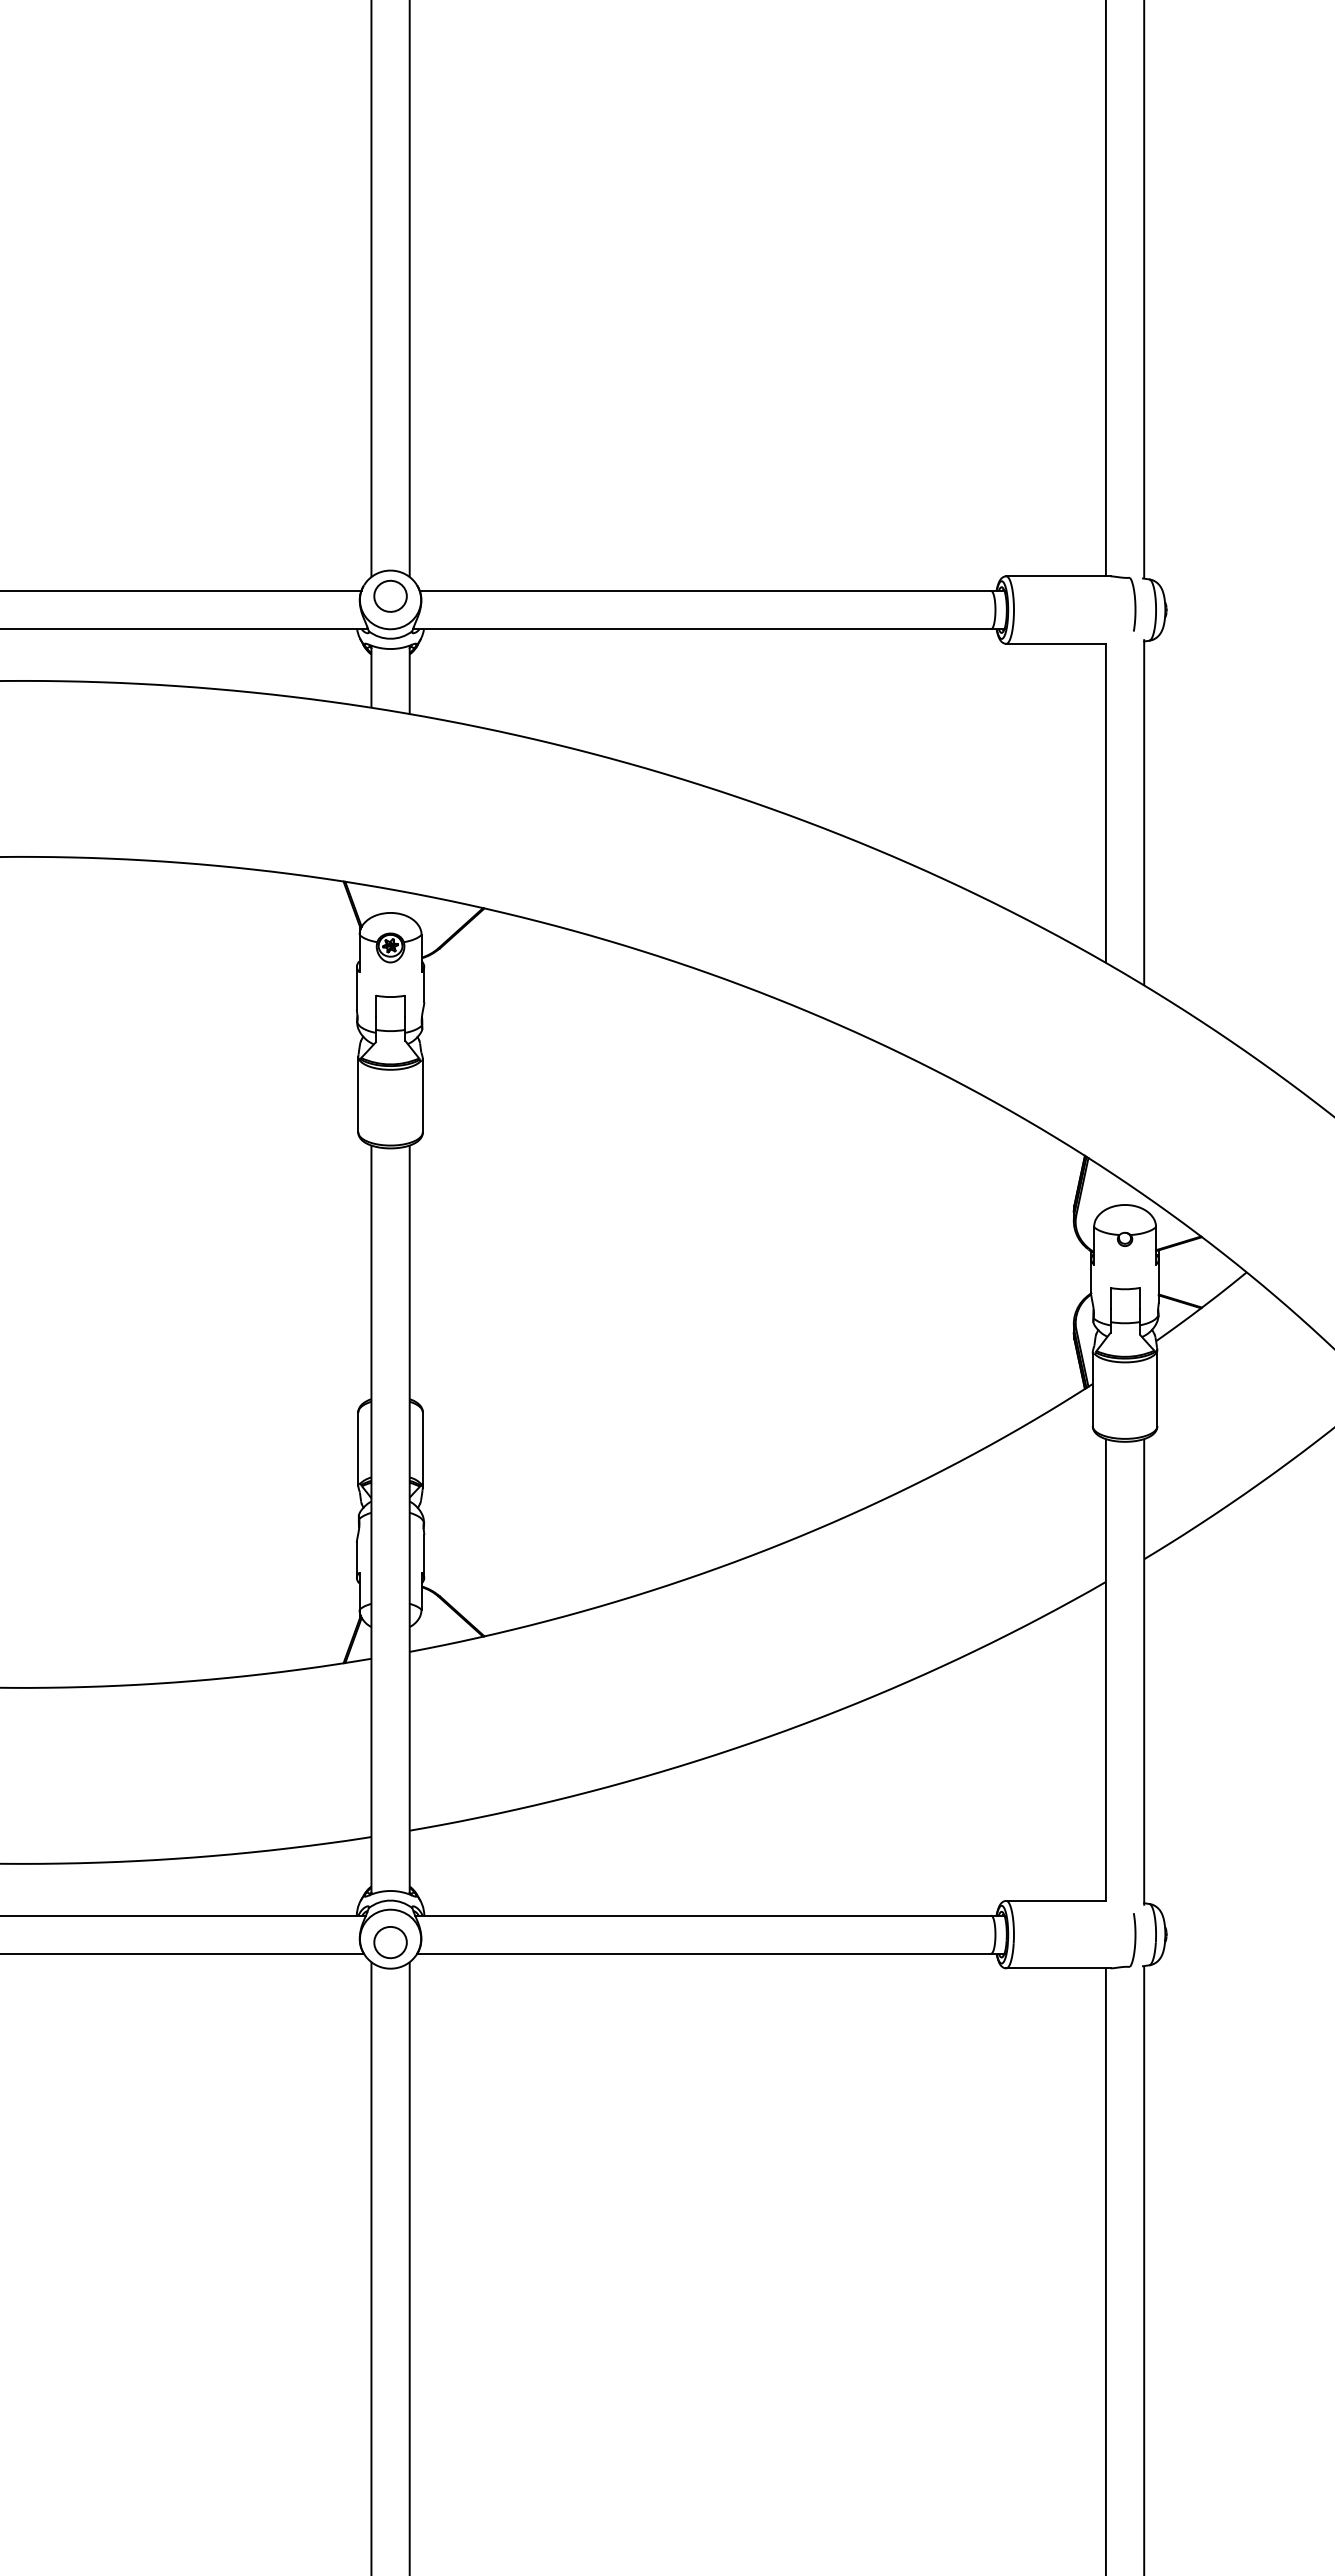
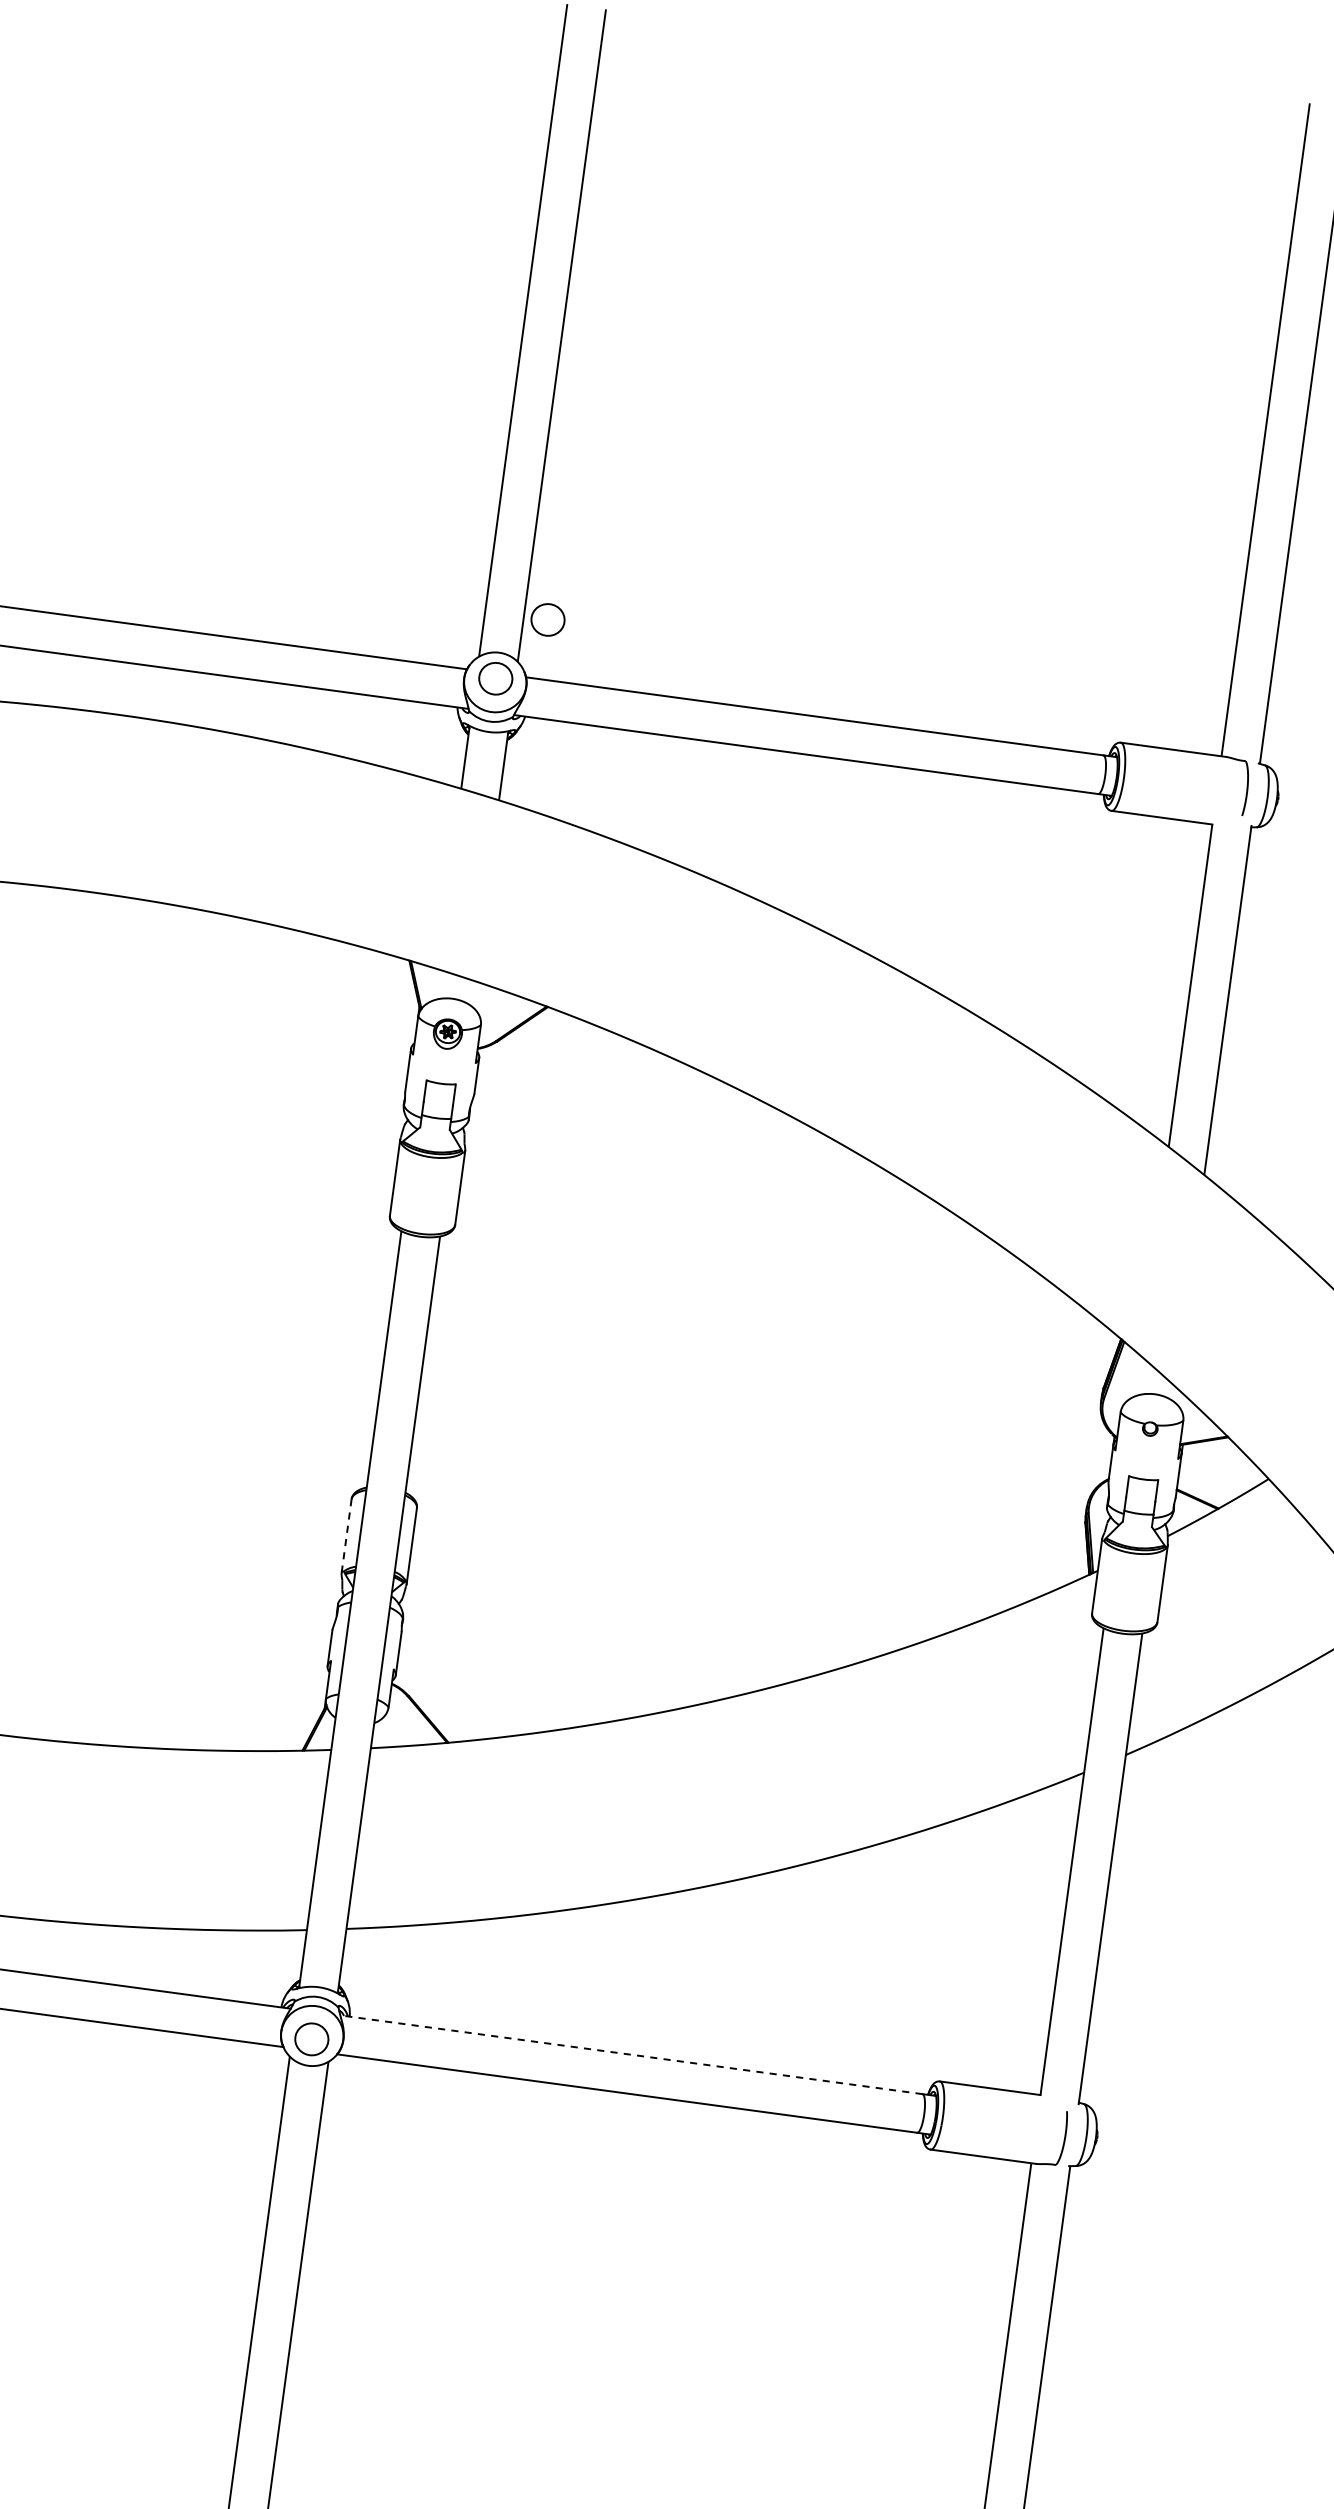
part: (433, 531) -> (548, 619), added
line: (358, 1448) -> (346, 1535), solid -> dashed
line: (702, 1915) -> (630, 2054), solid -> dashed

